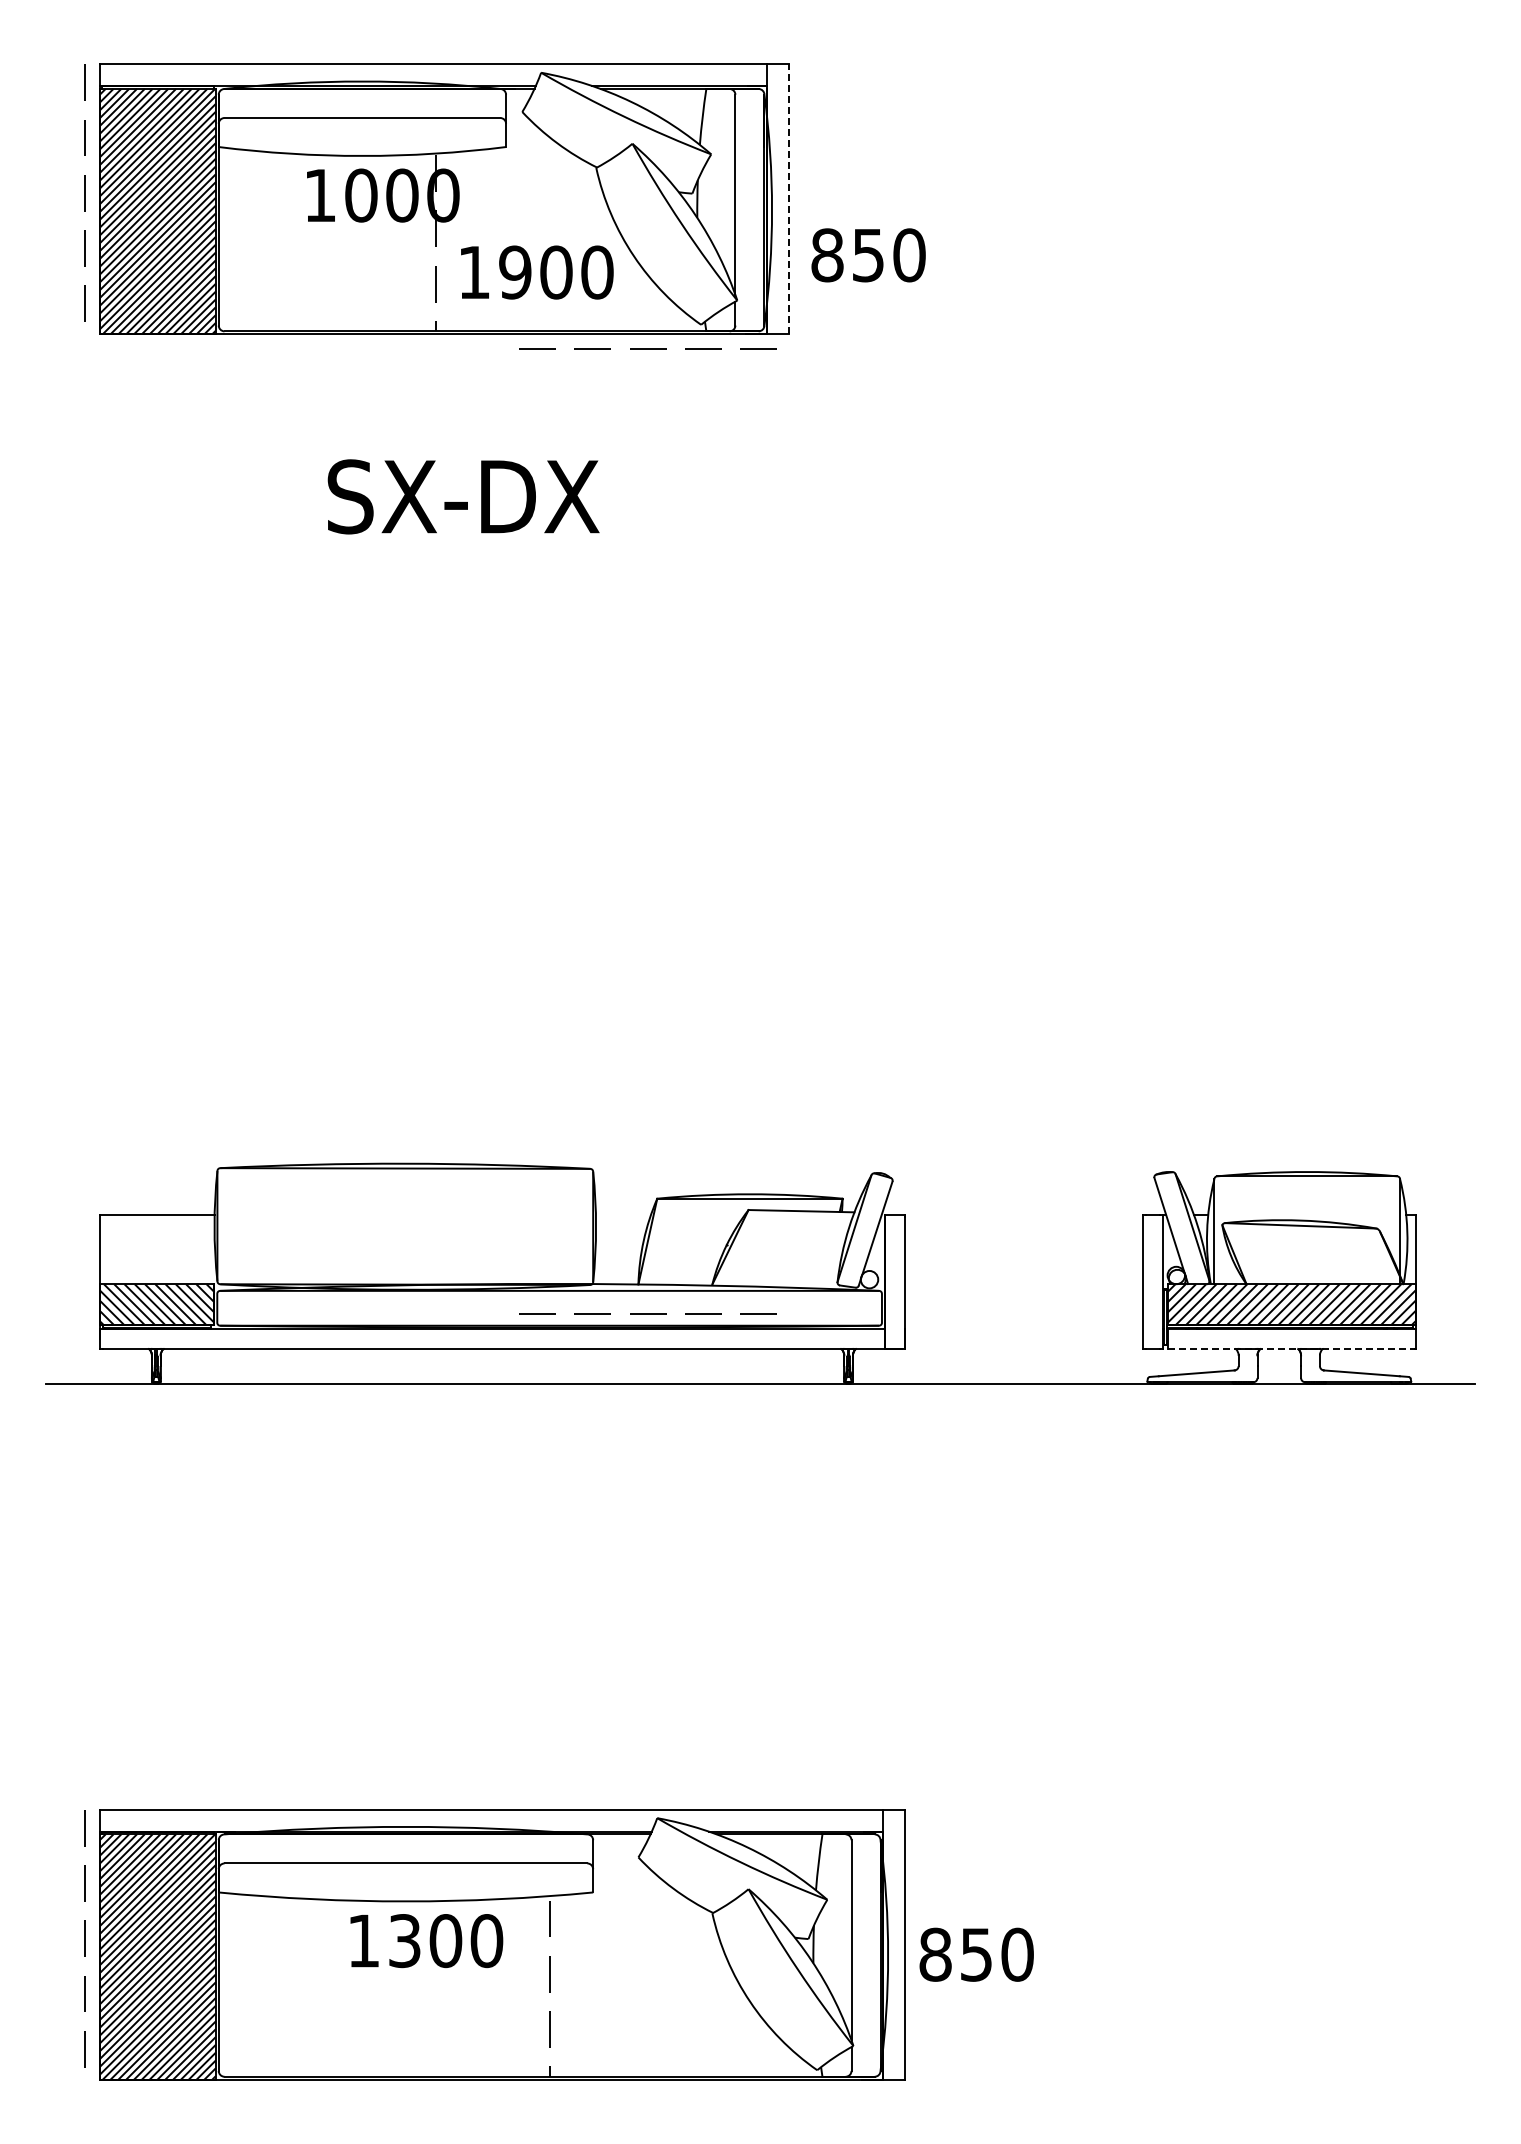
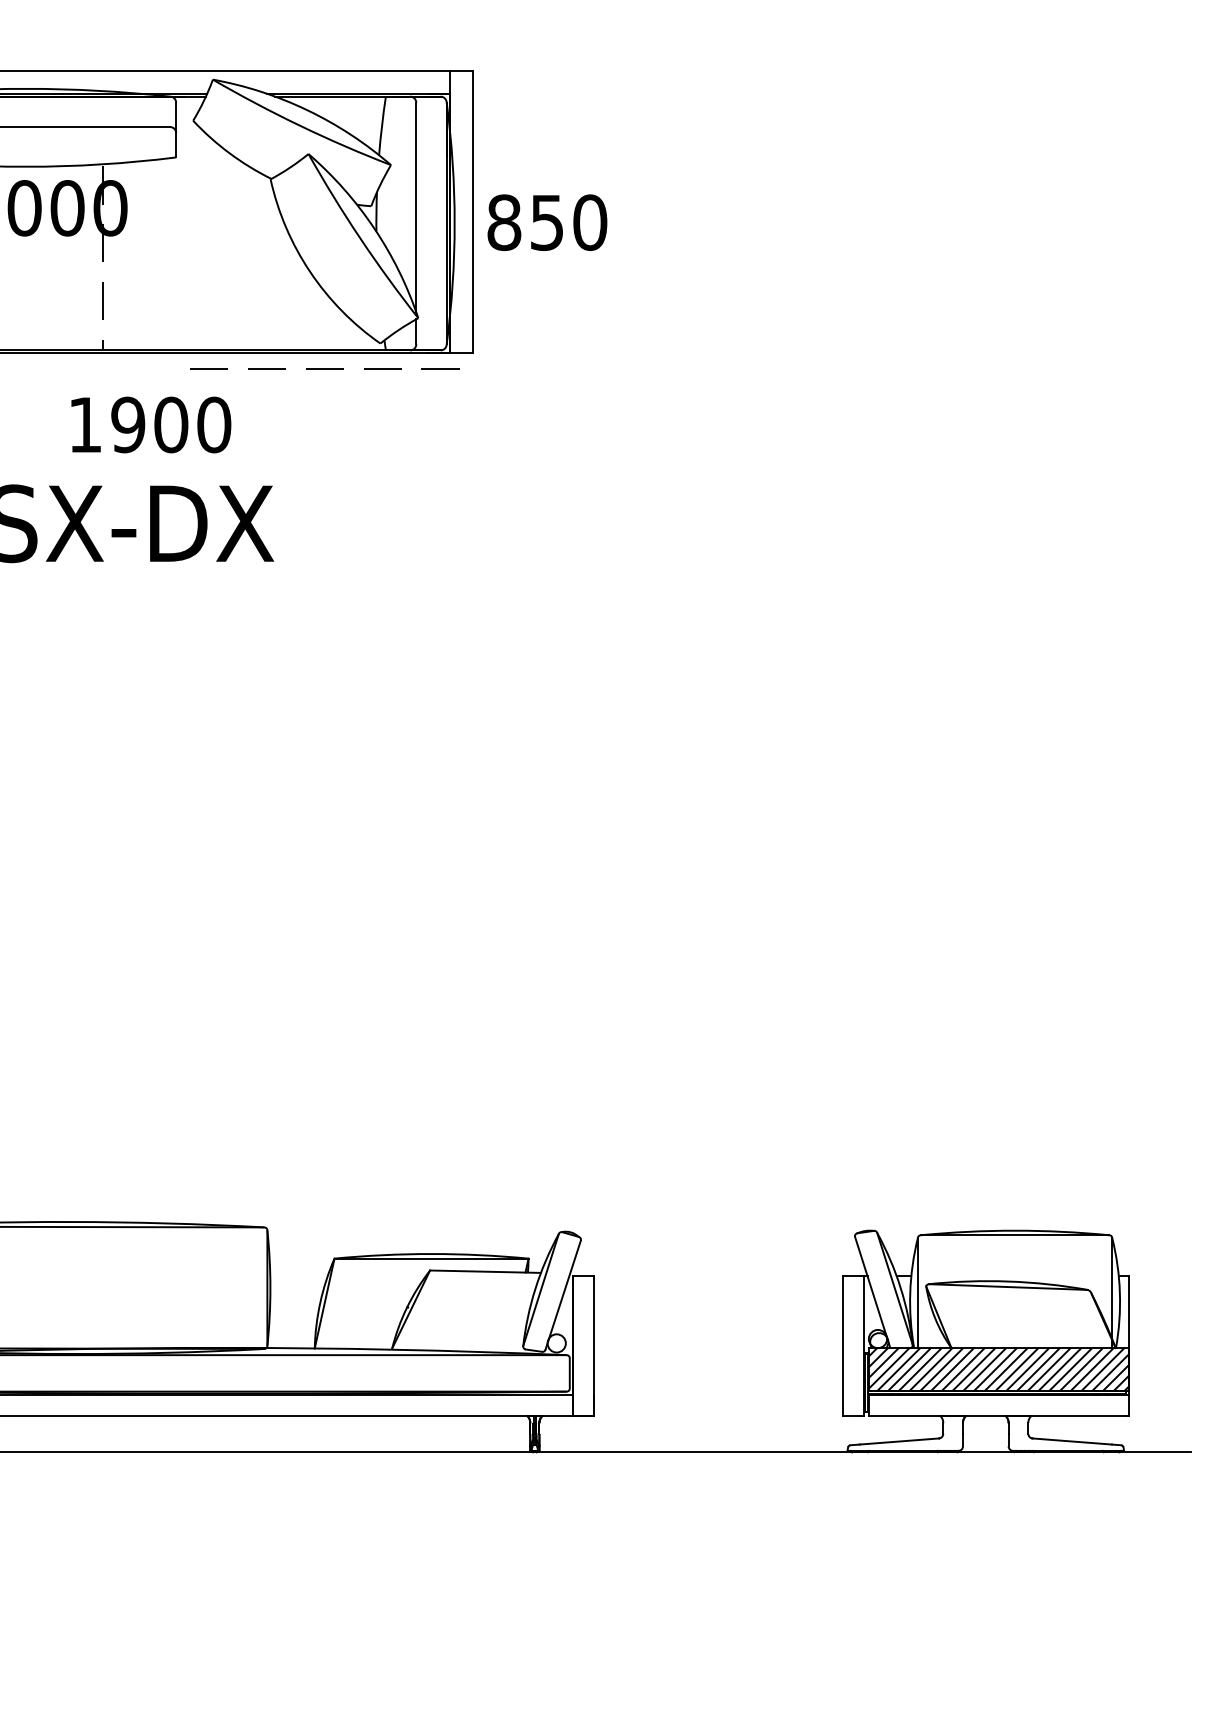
line: (789, 199) -> (472, 212), dashed -> solid
text: (868, 255) -> (547, 222), moved
text: (537, 272) -> (151, 424), moved
line: (647, 1313) -> (324, 1378), removed
line: (1291, 1348) -> (998, 1415), dashed -> solid

